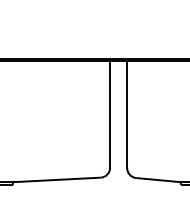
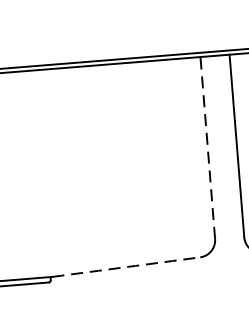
line: (110, 113) -> (208, 146), solid -> dashed
arc: (57, 179) -> (126, 266), solid -> dashed

